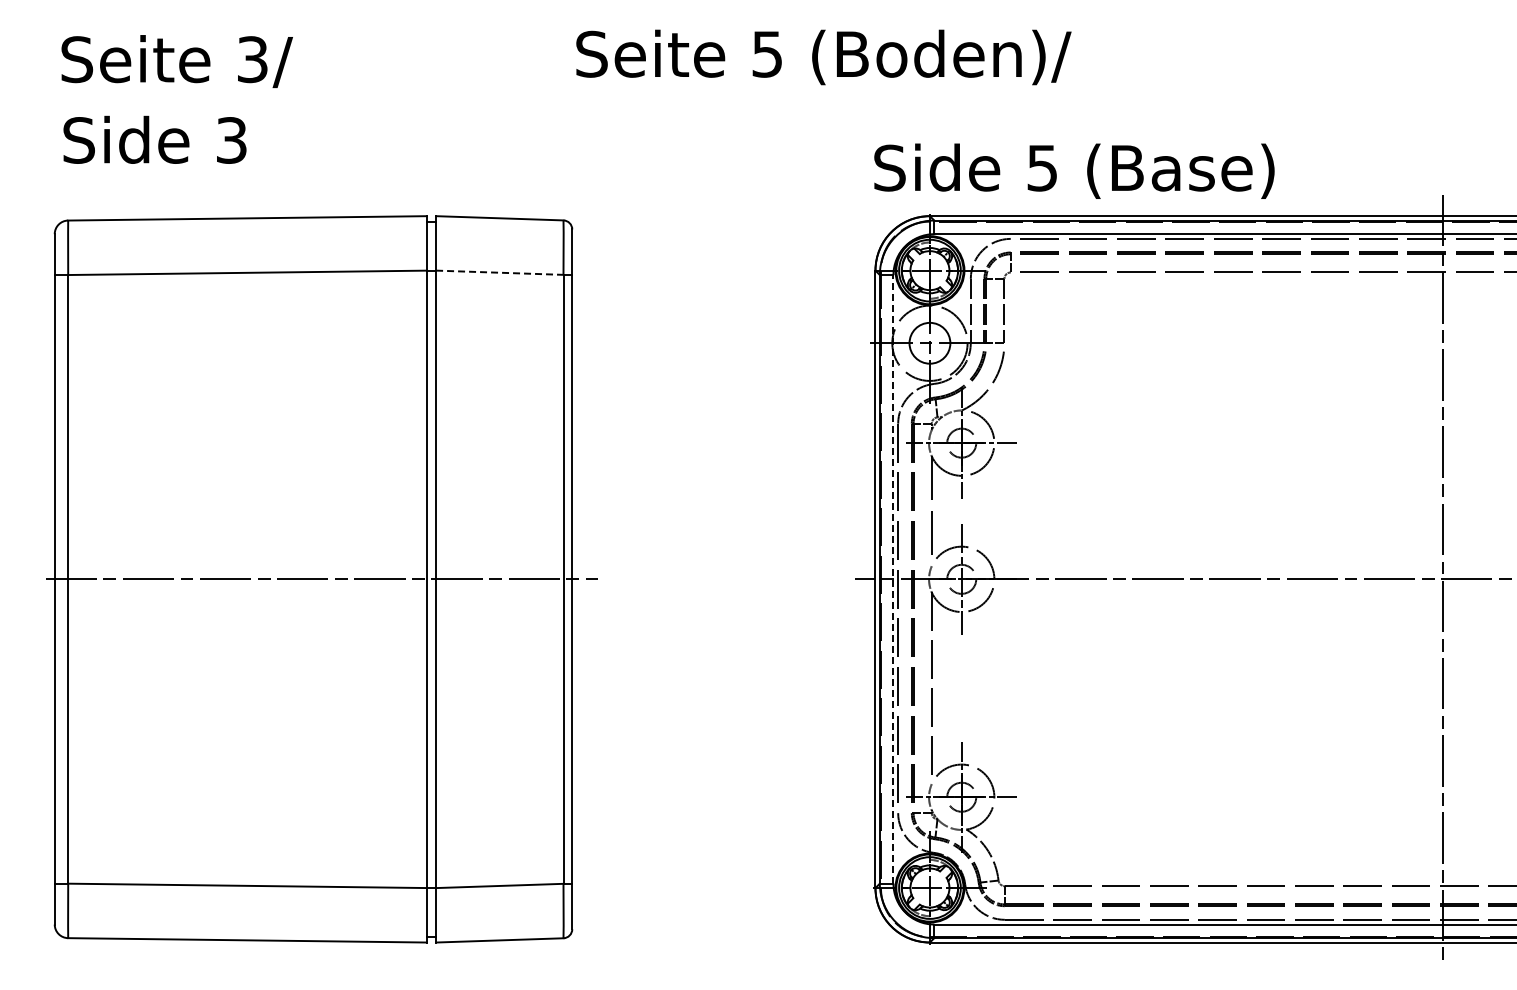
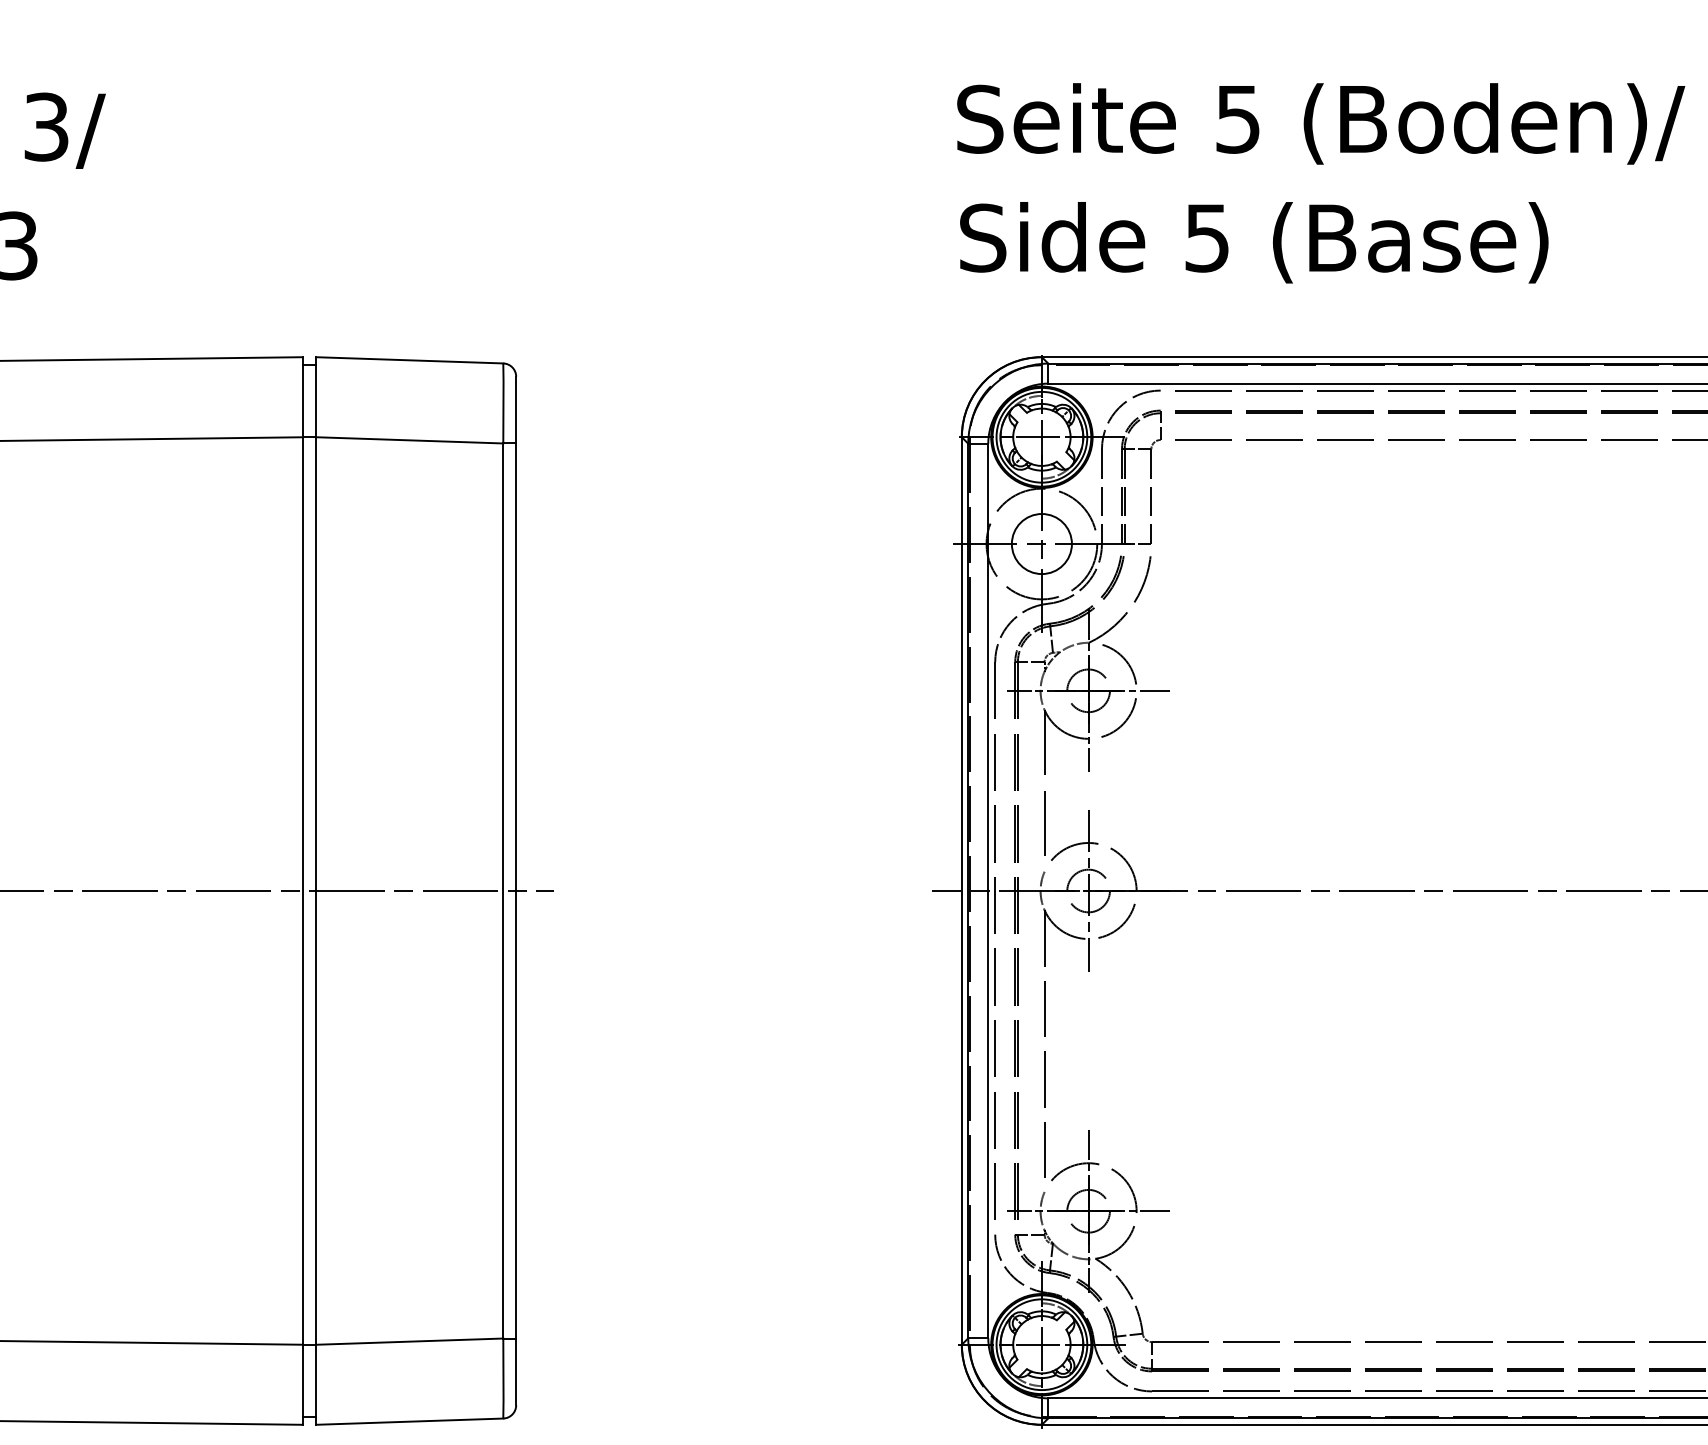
text: (823, 57) -> (1320, 123), moved
text: (1074, 170) -> (1254, 241), moved
line: (499, 272) -> (409, 439), dashed -> solid
line: (893, 578) -> (988, 889), dashed -> solid

